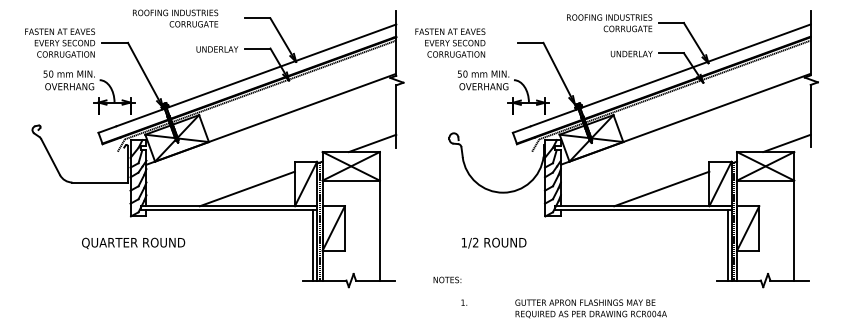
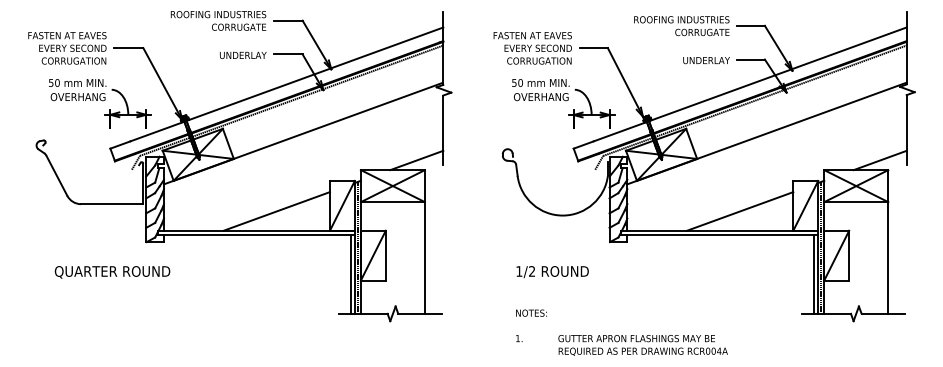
text: (175, 18) -> (218, 20), moved
text: (450, 43) -> (532, 48), moved
text: (133, 243) -> (112, 272), moved
text: (447, 279) -> (531, 312), moved
text: (590, 308) -> (642, 345), moved

